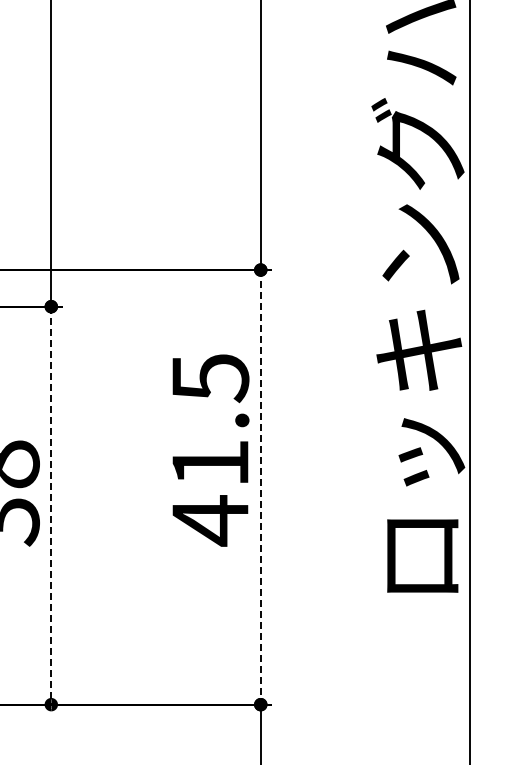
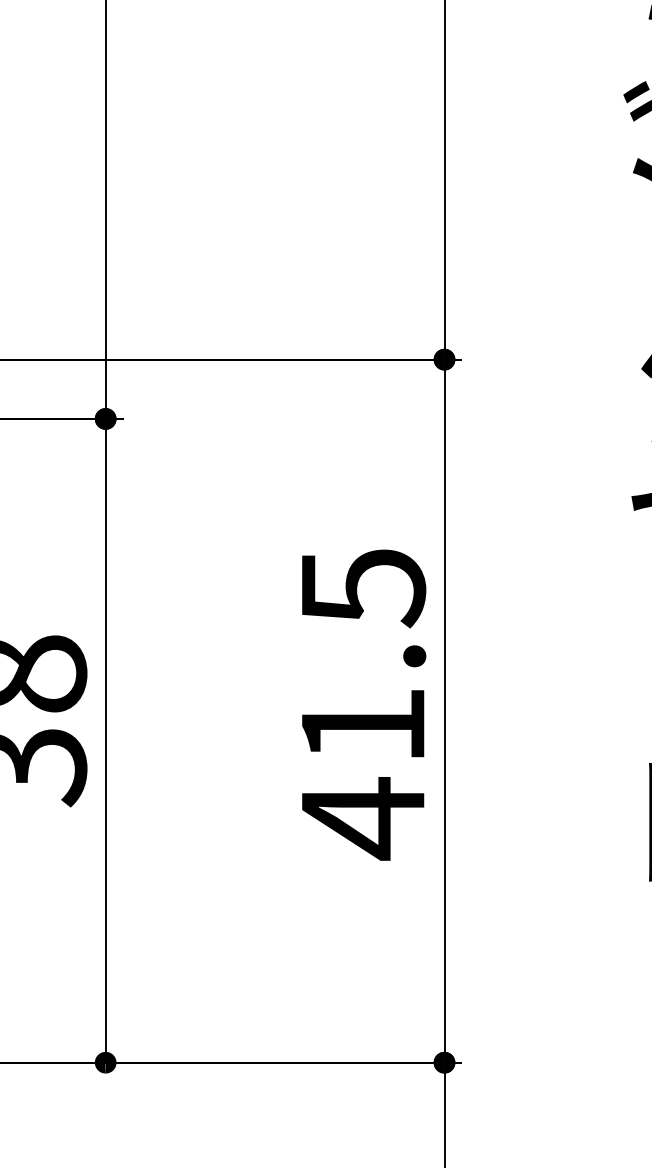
text: (210, 450) -> (363, 704), moved
line: (260, 487) -> (444, 711), dashed -> solid
line: (51, 505) -> (106, 740), dashed -> solid

